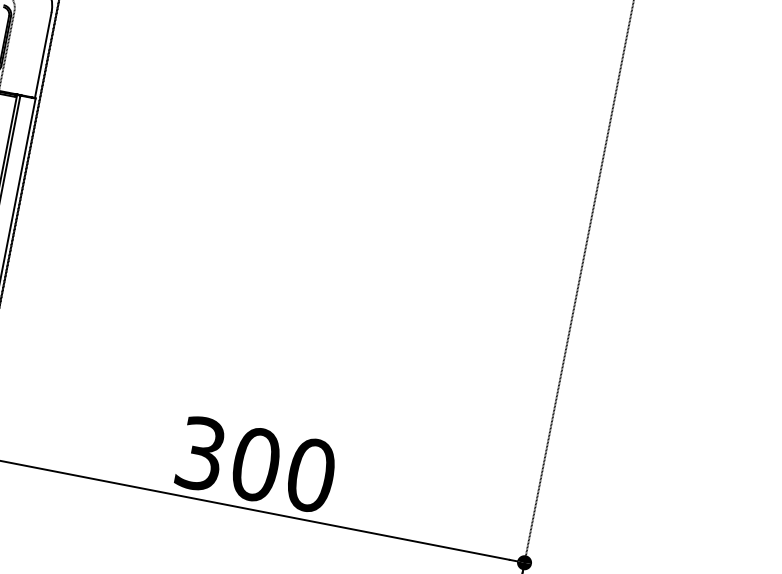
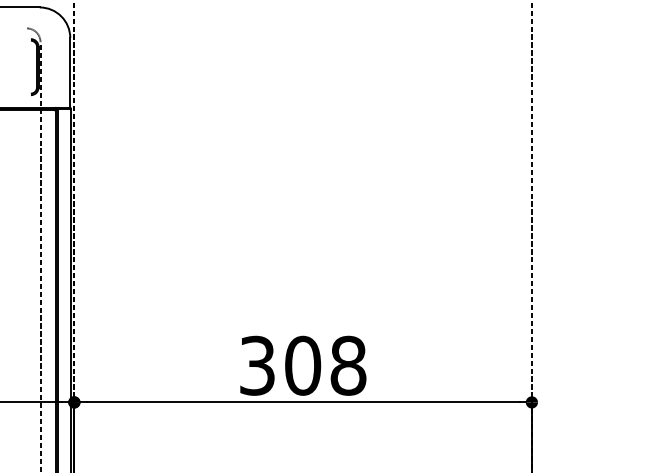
text: (311, 474) -> (348, 365), 300 -> 308

